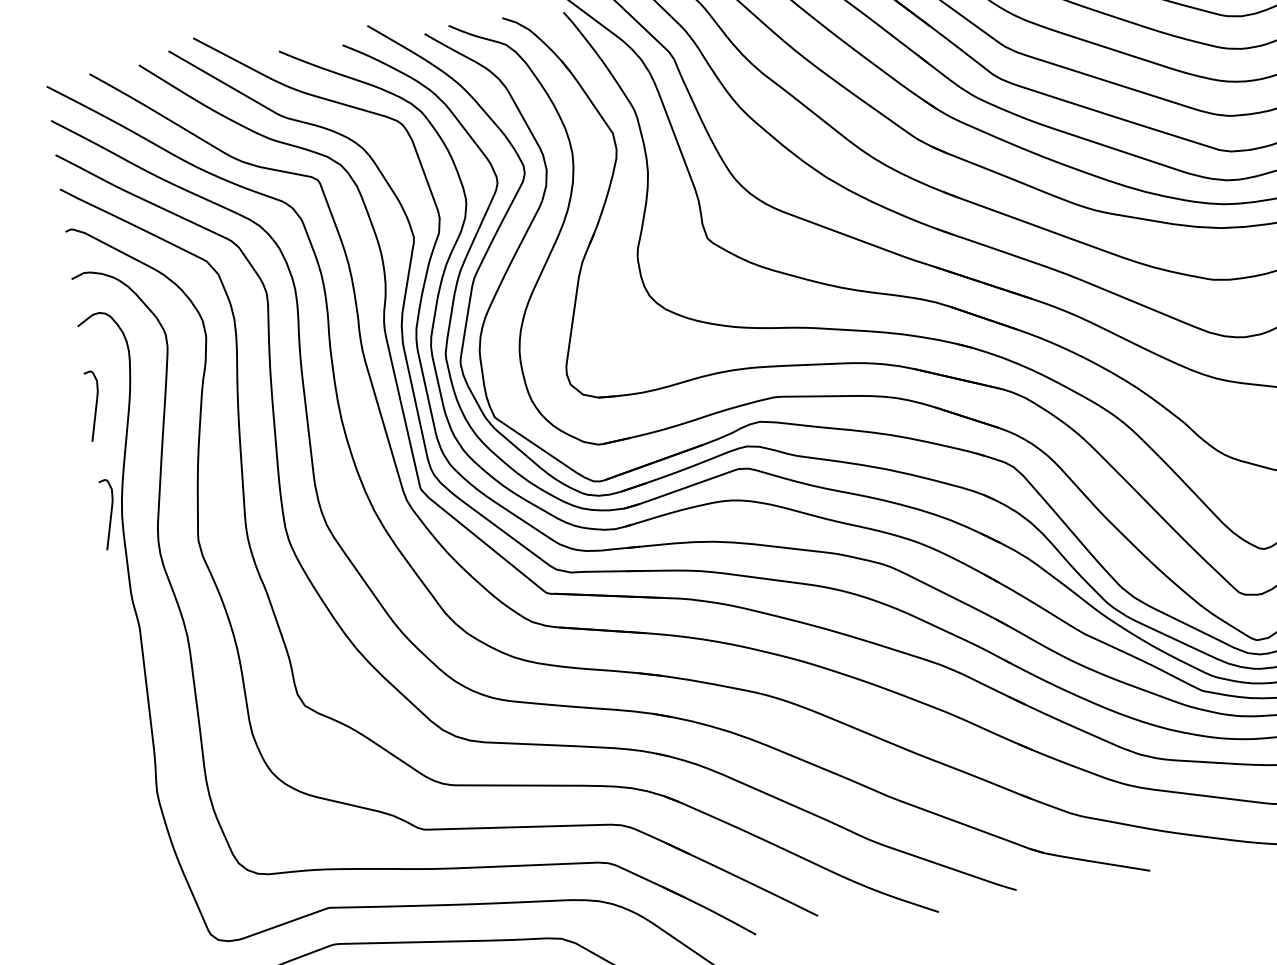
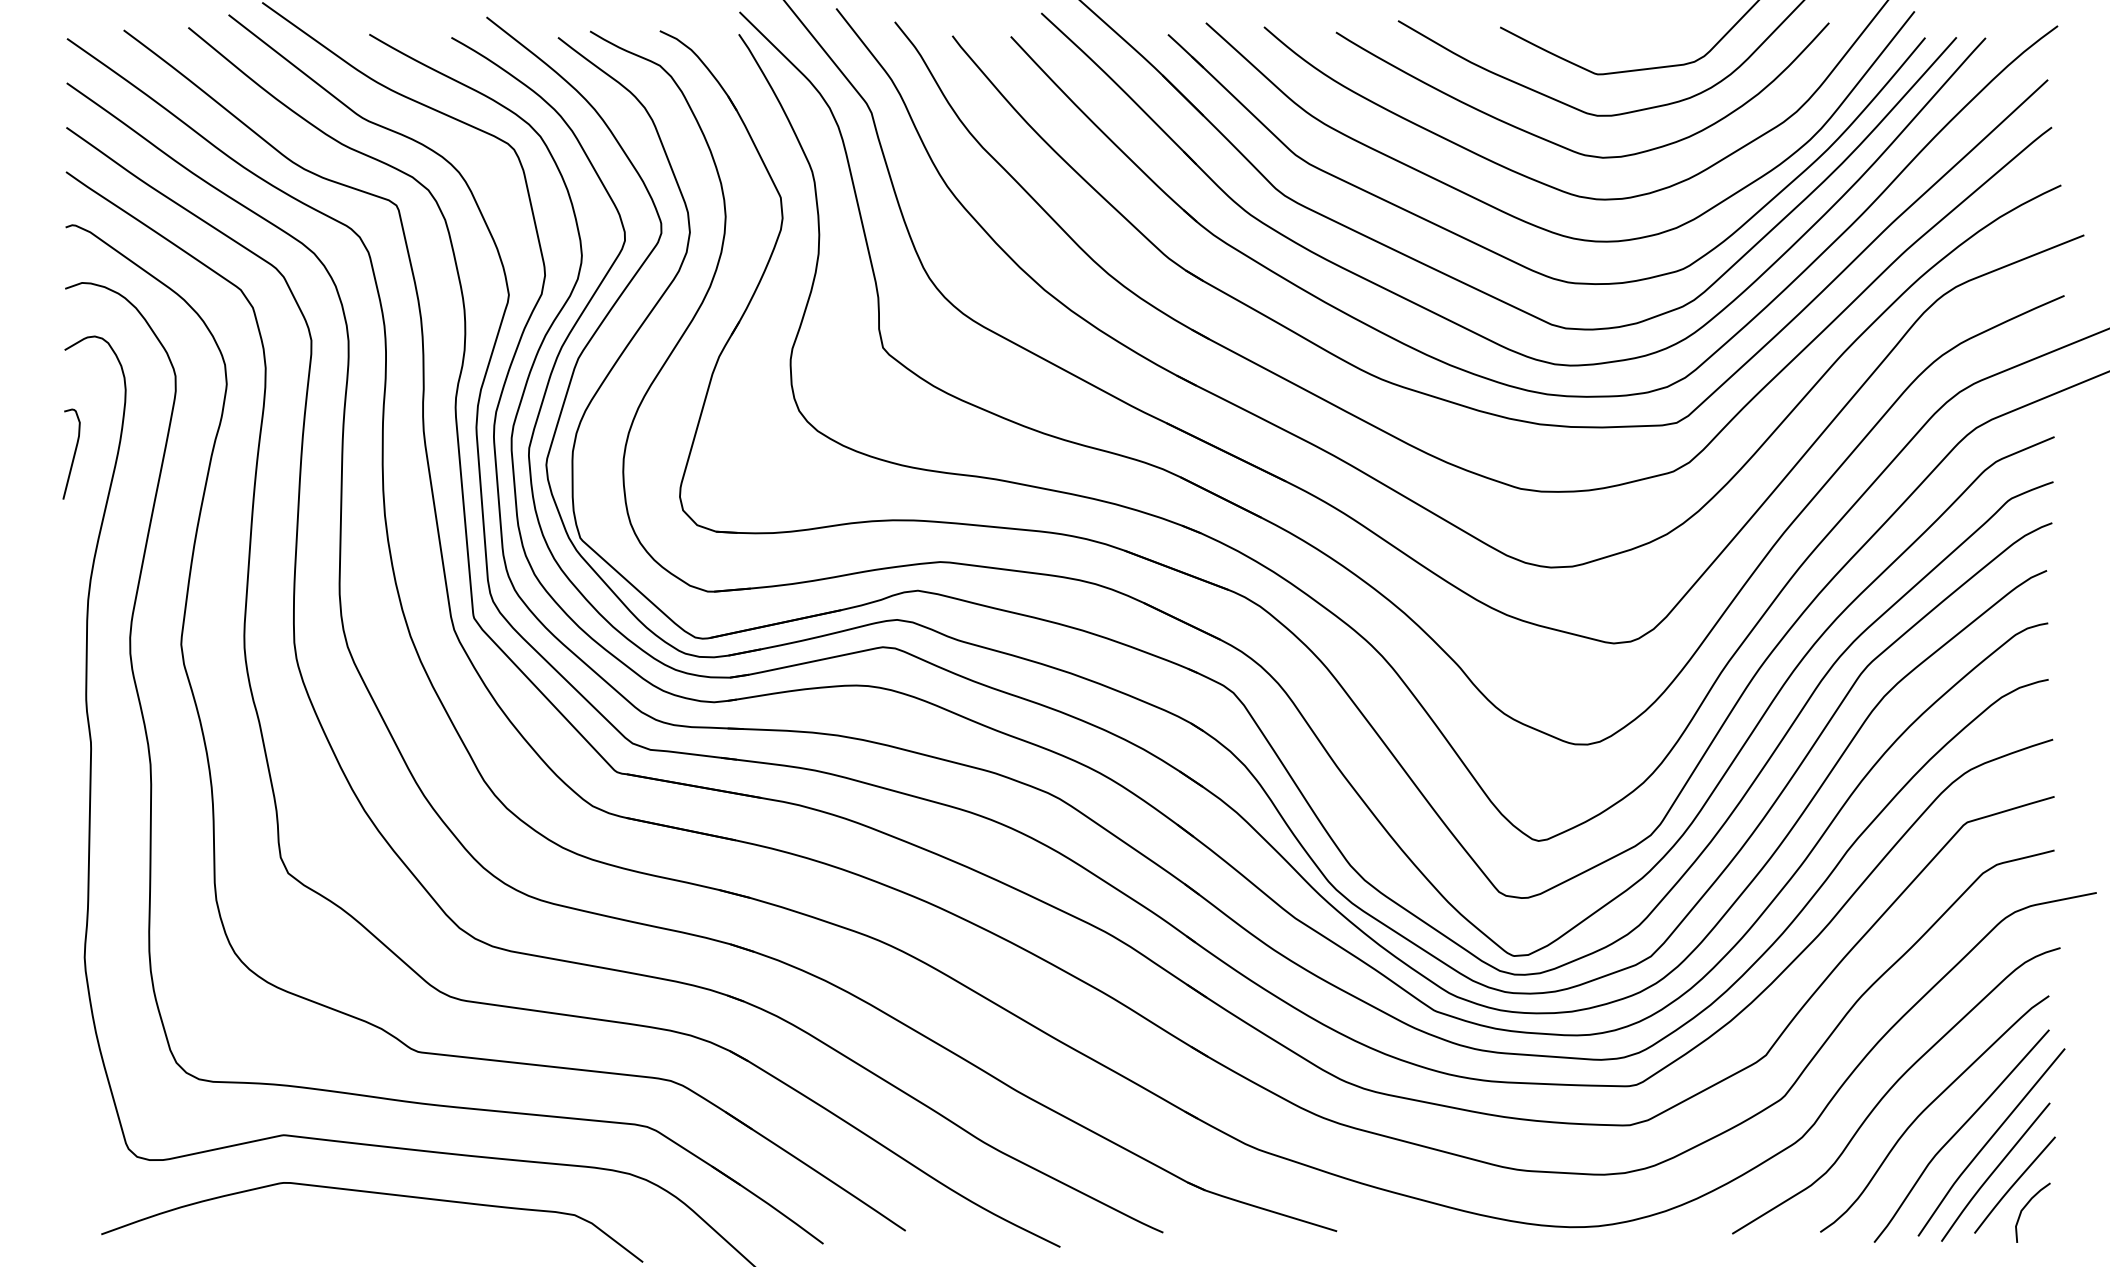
curve: (110, 514) -> (73, 595), removed

